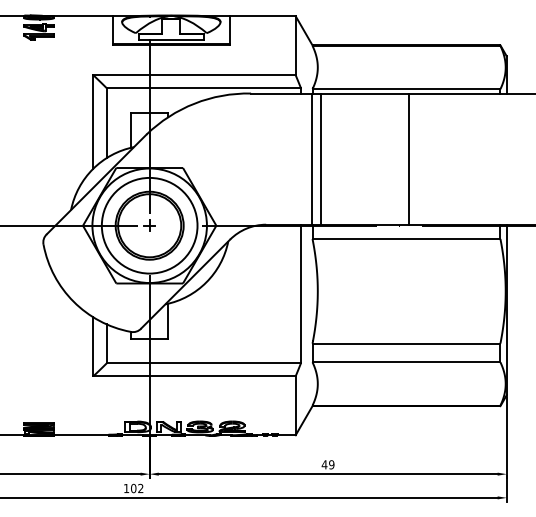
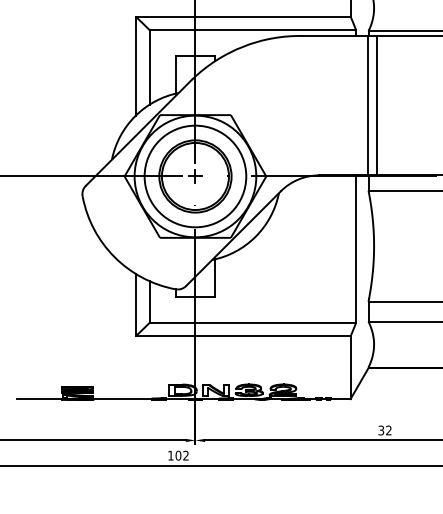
text: (327, 464) -> (384, 430), 49 -> 32

